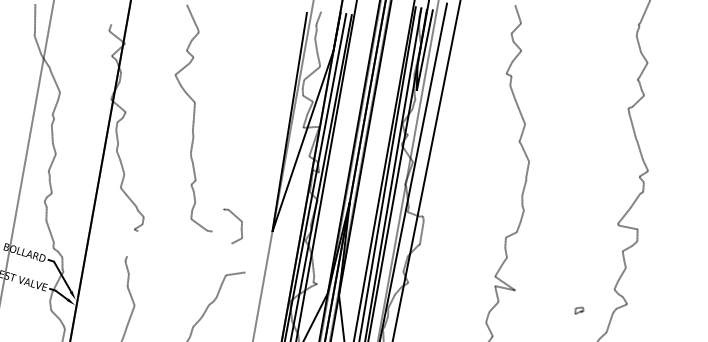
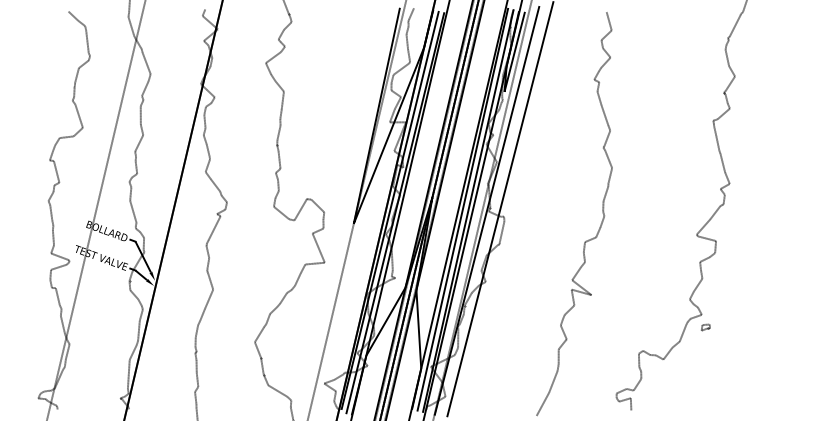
line: (218, 220) -> (300, 209), added
line: (132, 244) -> (214, 228), added
line: (238, 257) -> (318, 247), added
part: (578, 310) -> (705, 327), moved

